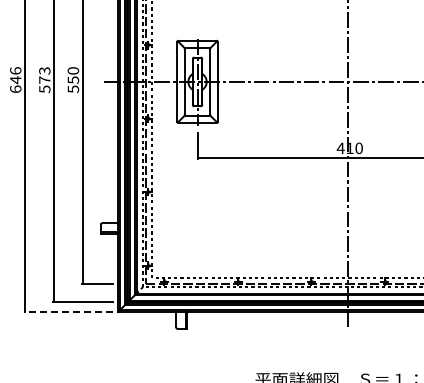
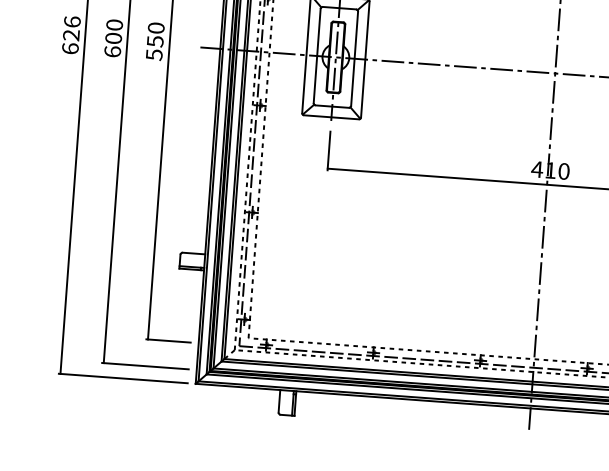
text: (15, 80) -> (70, 35), 646 -> 626
text: (44, 80) -> (113, 38), 573 -> 600
line: (67, 311) -> (121, 377), dashed -> solid

